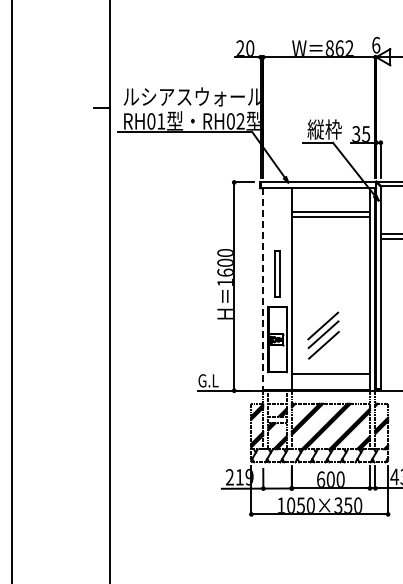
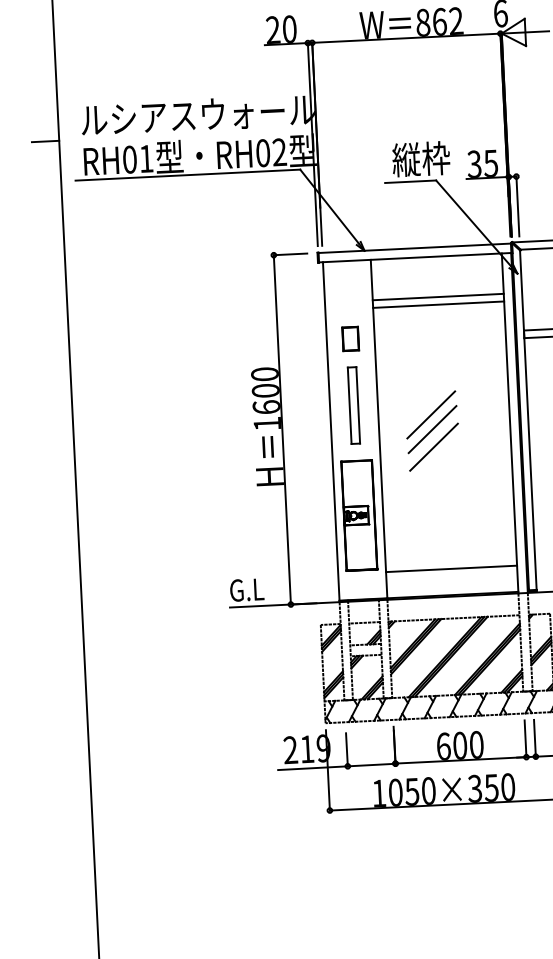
part: (277, 234) -> (350, 338), added
line: (263, 289) -> (331, 432), dashed -> solid
part: (323, 335) -> (432, 430), moved

